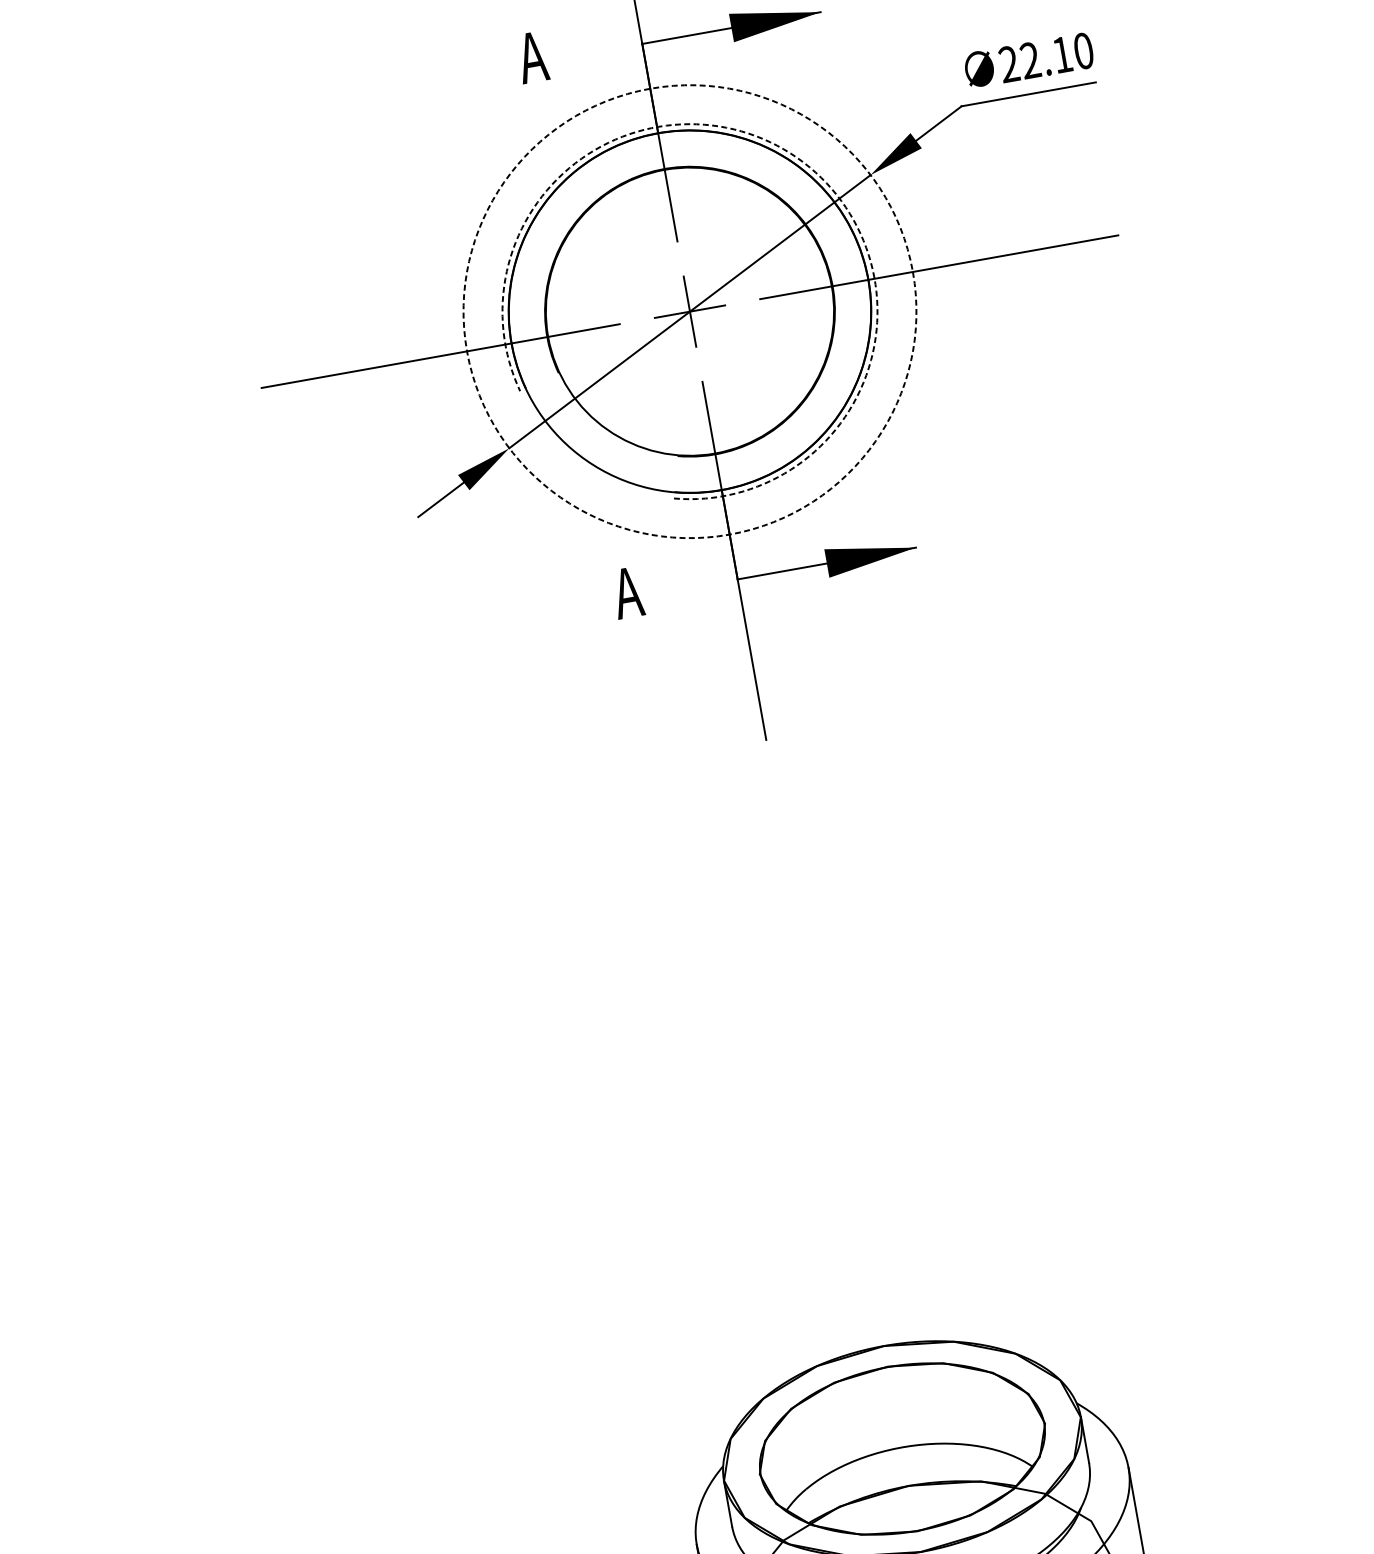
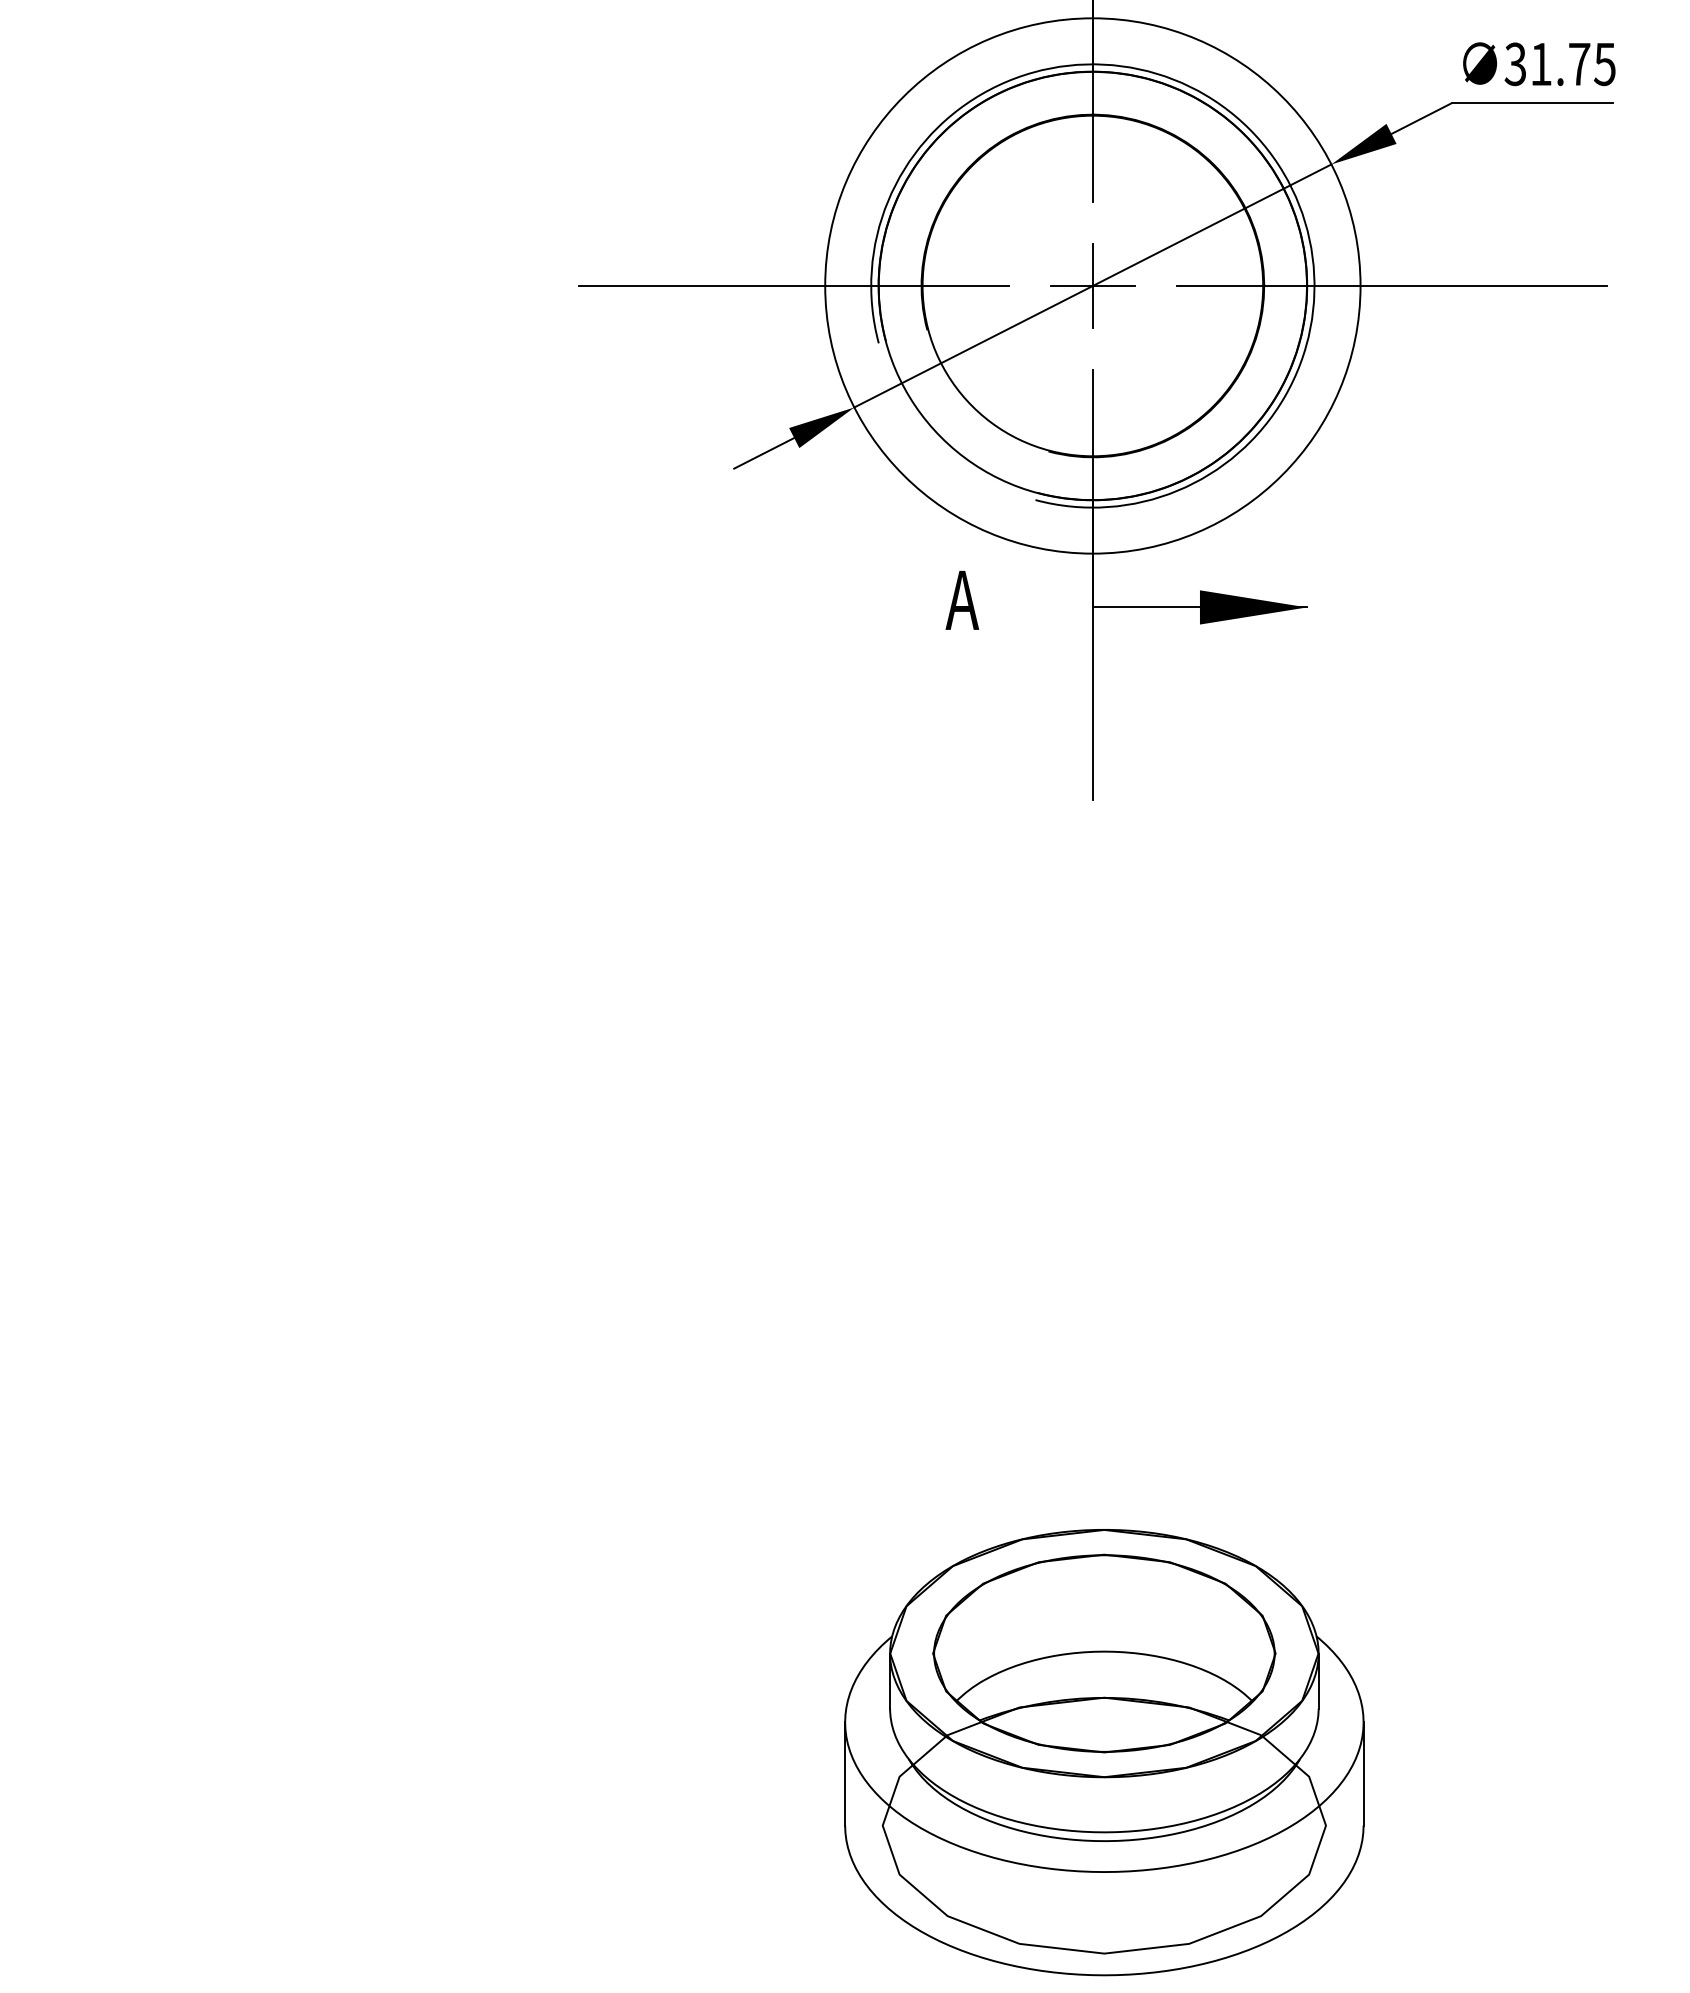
text: (1045, 57) -> (1559, 64), 22.10 -> 31.75
arc: (797, 158) -> (1249, 129), dashed -> solid
circle: (689, 311) -> (1092, 285), dashed -> solid

